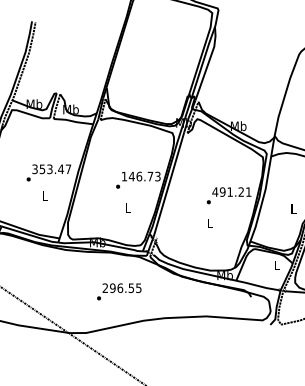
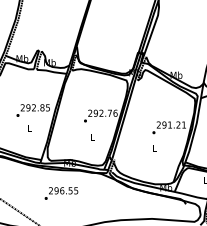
text: (51, 169) -> (35, 107), 353.47 -> 292.85
text: (140, 176) -> (102, 113), 146.73 -> 292.76
text: (215, 191) -> (158, 124), 491.21 -> 291.21
text: (119, 291) -> (61, 193), moved

